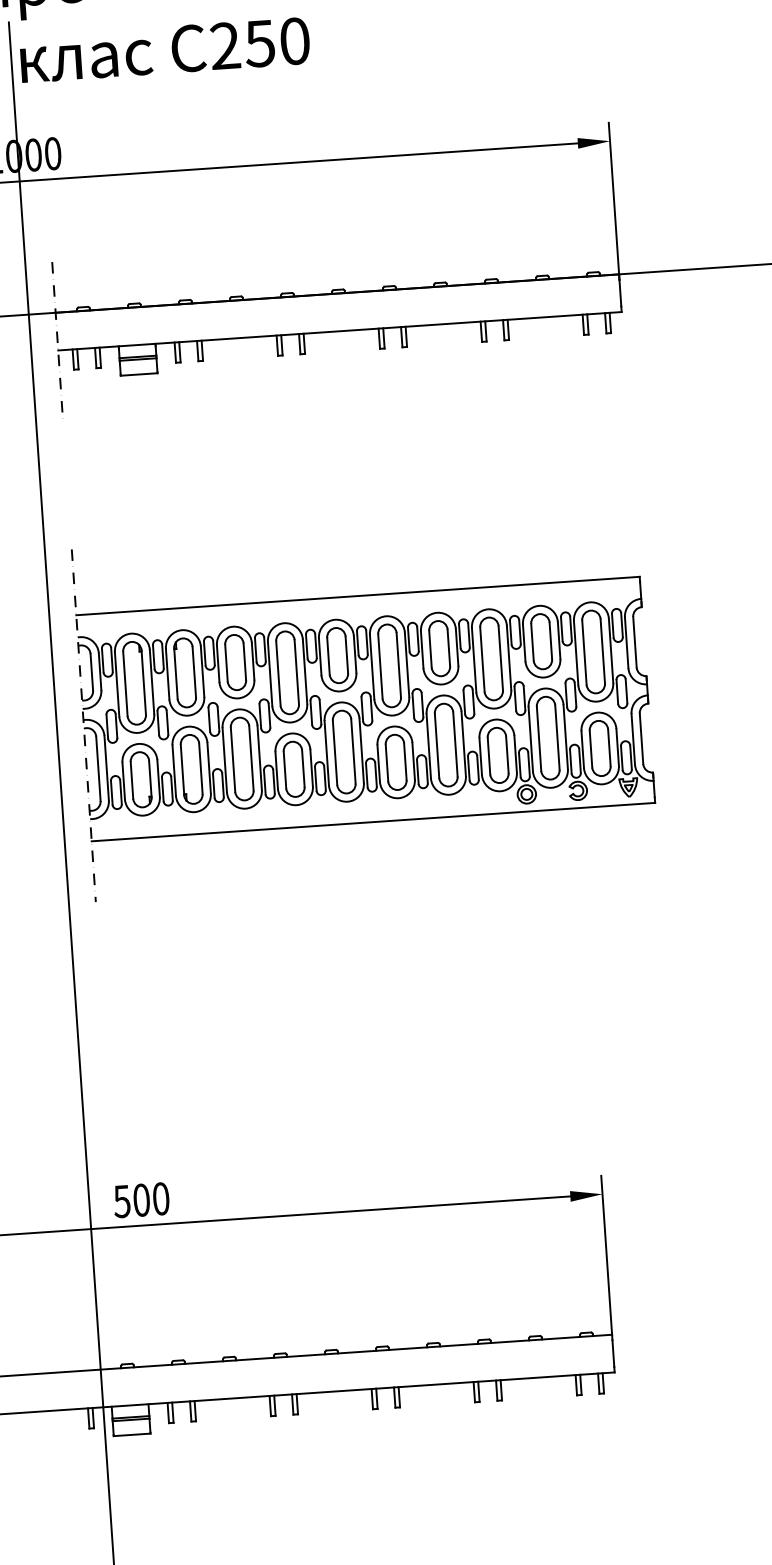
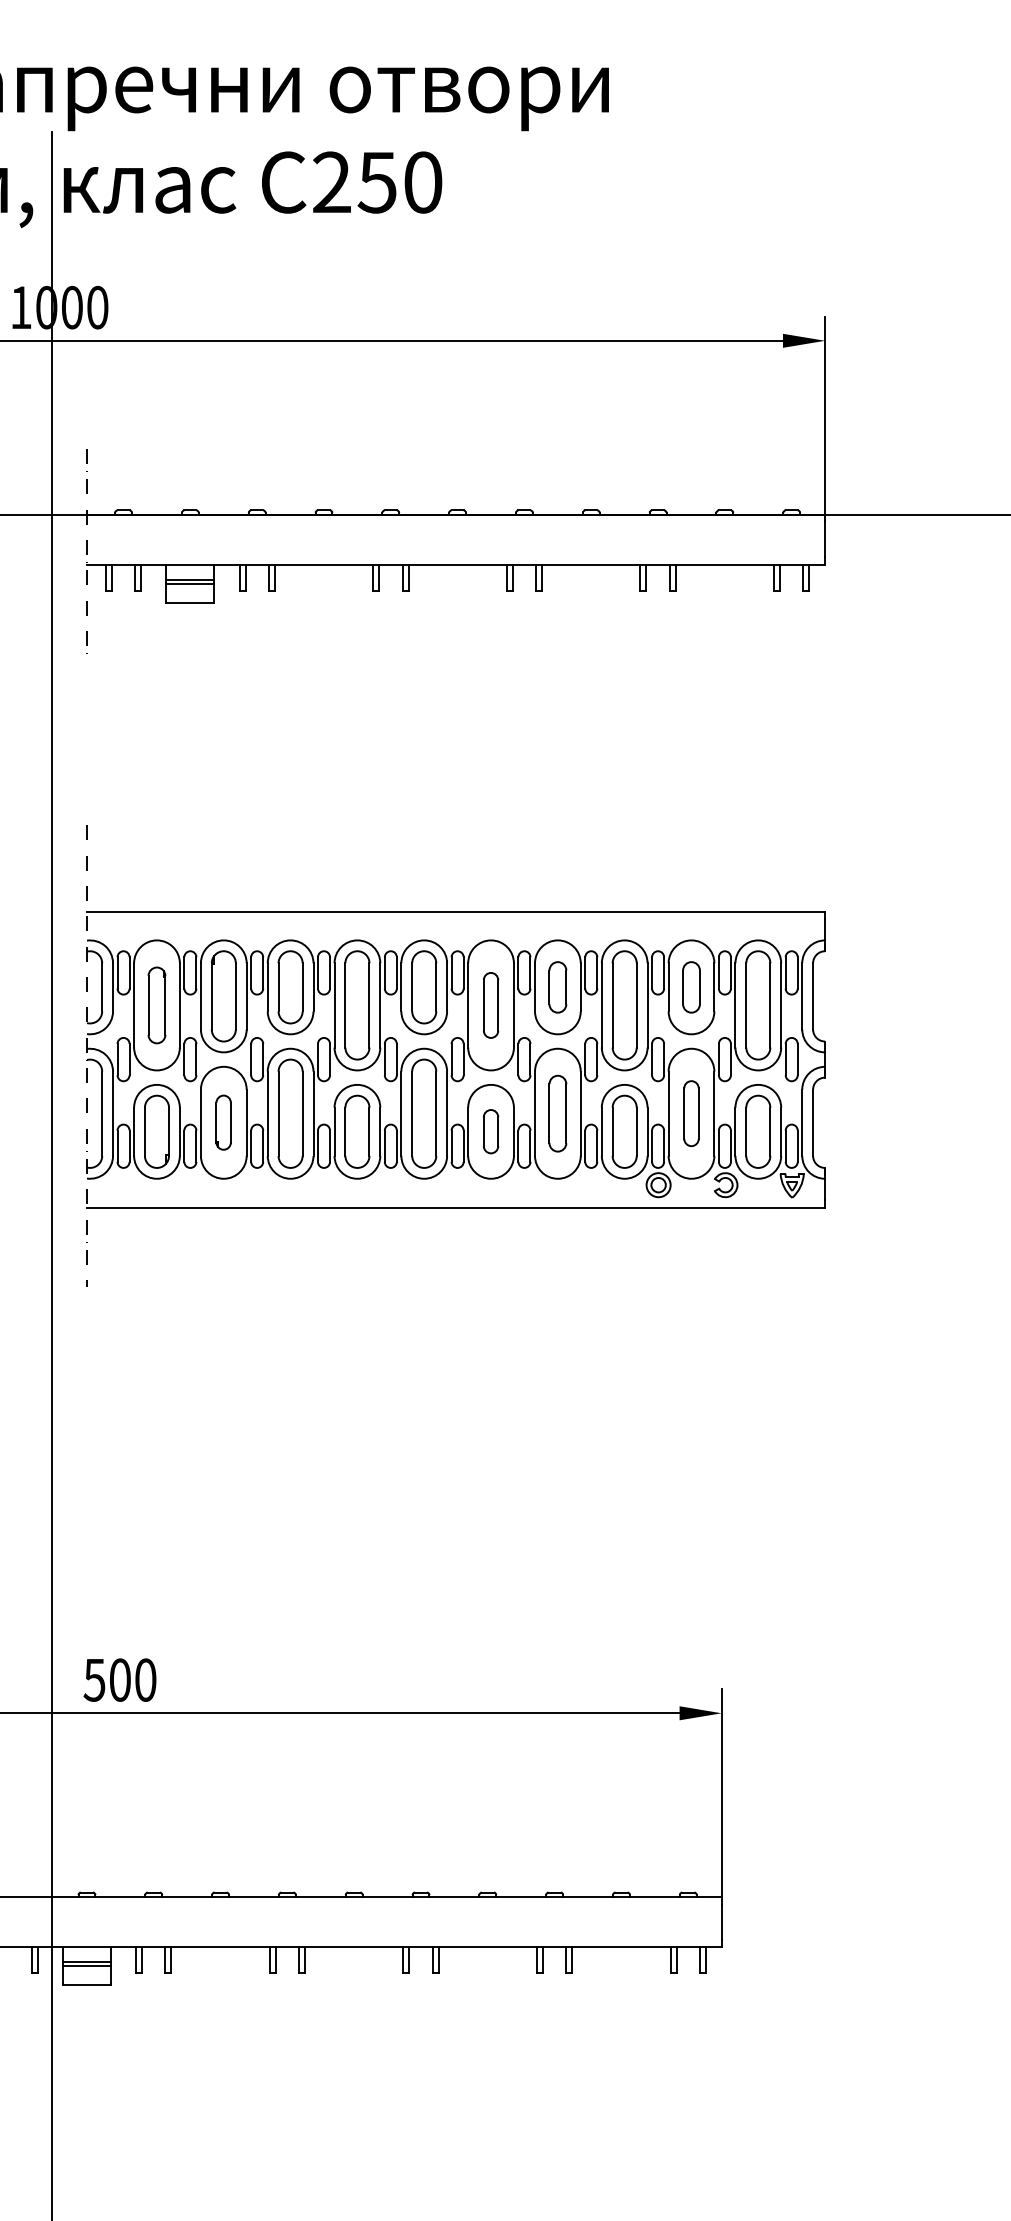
part: (541, 641) -> (691, 987), size x0.7
part: (439, 648) -> (557, 987), size x0.7
part: (389, 665) -> (490, 1005), size x0.6
part: (134, 683) -> (156, 1005), size x0.7
part: (548, 737) -> (691, 1113), size x0.6
part: (445, 744) -> (557, 1113), size x0.7
part: (395, 762) -> (490, 1131), size x0.6
part: (191, 769) -> (223, 1122), size x0.6

